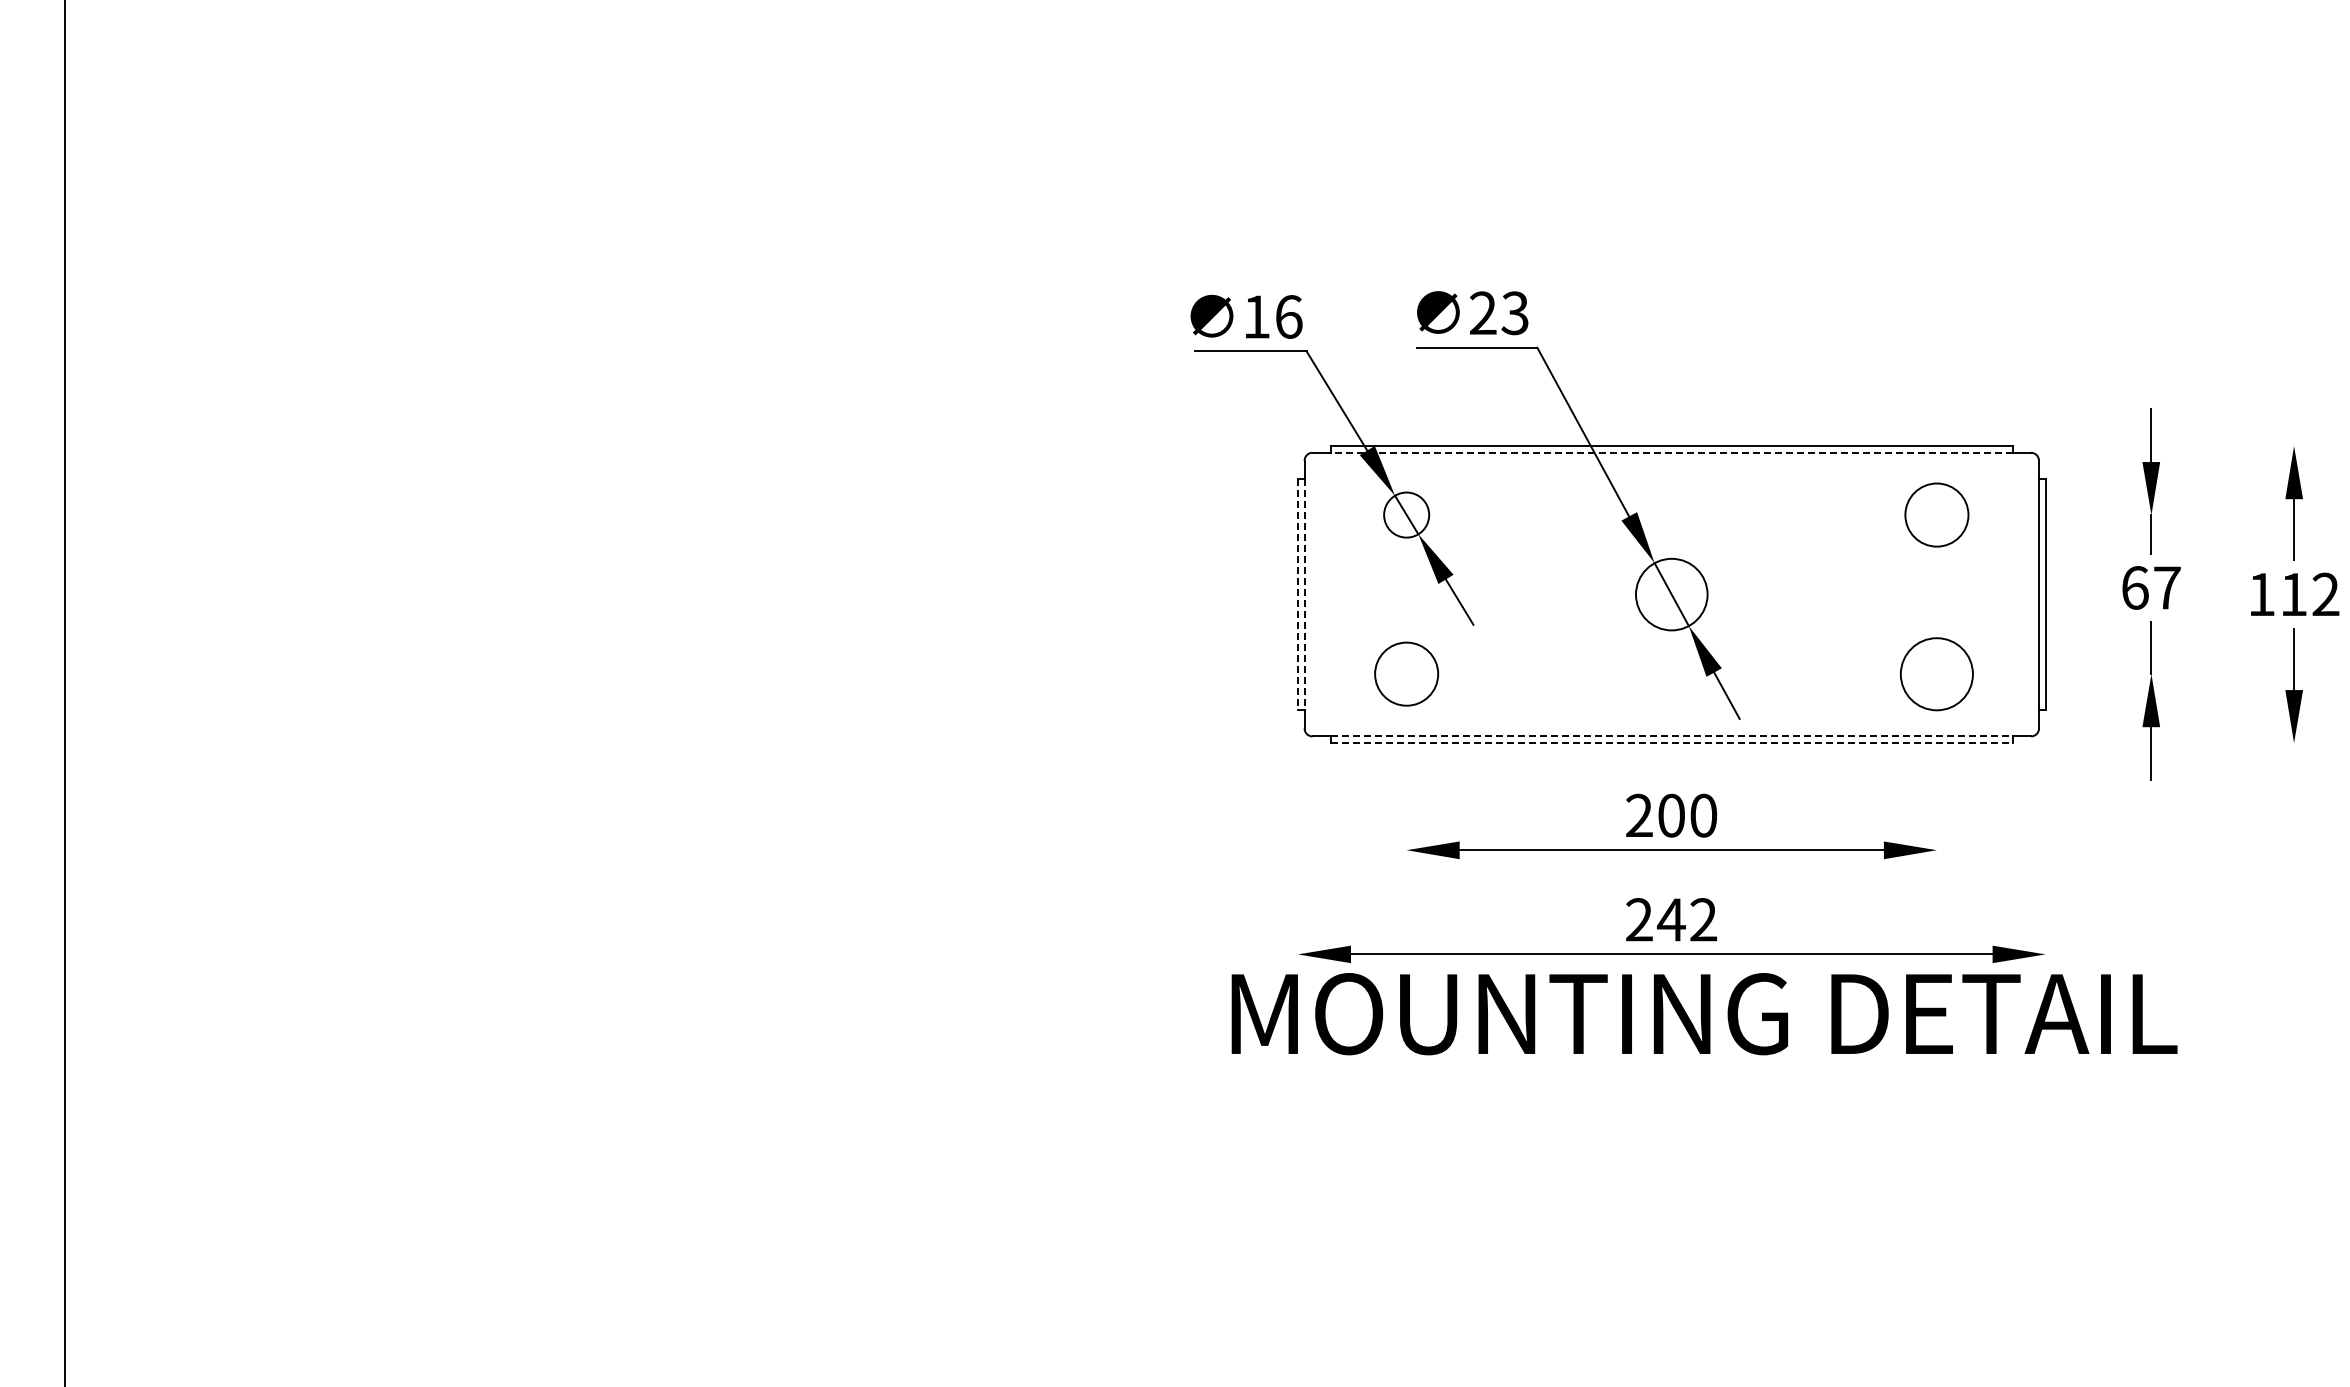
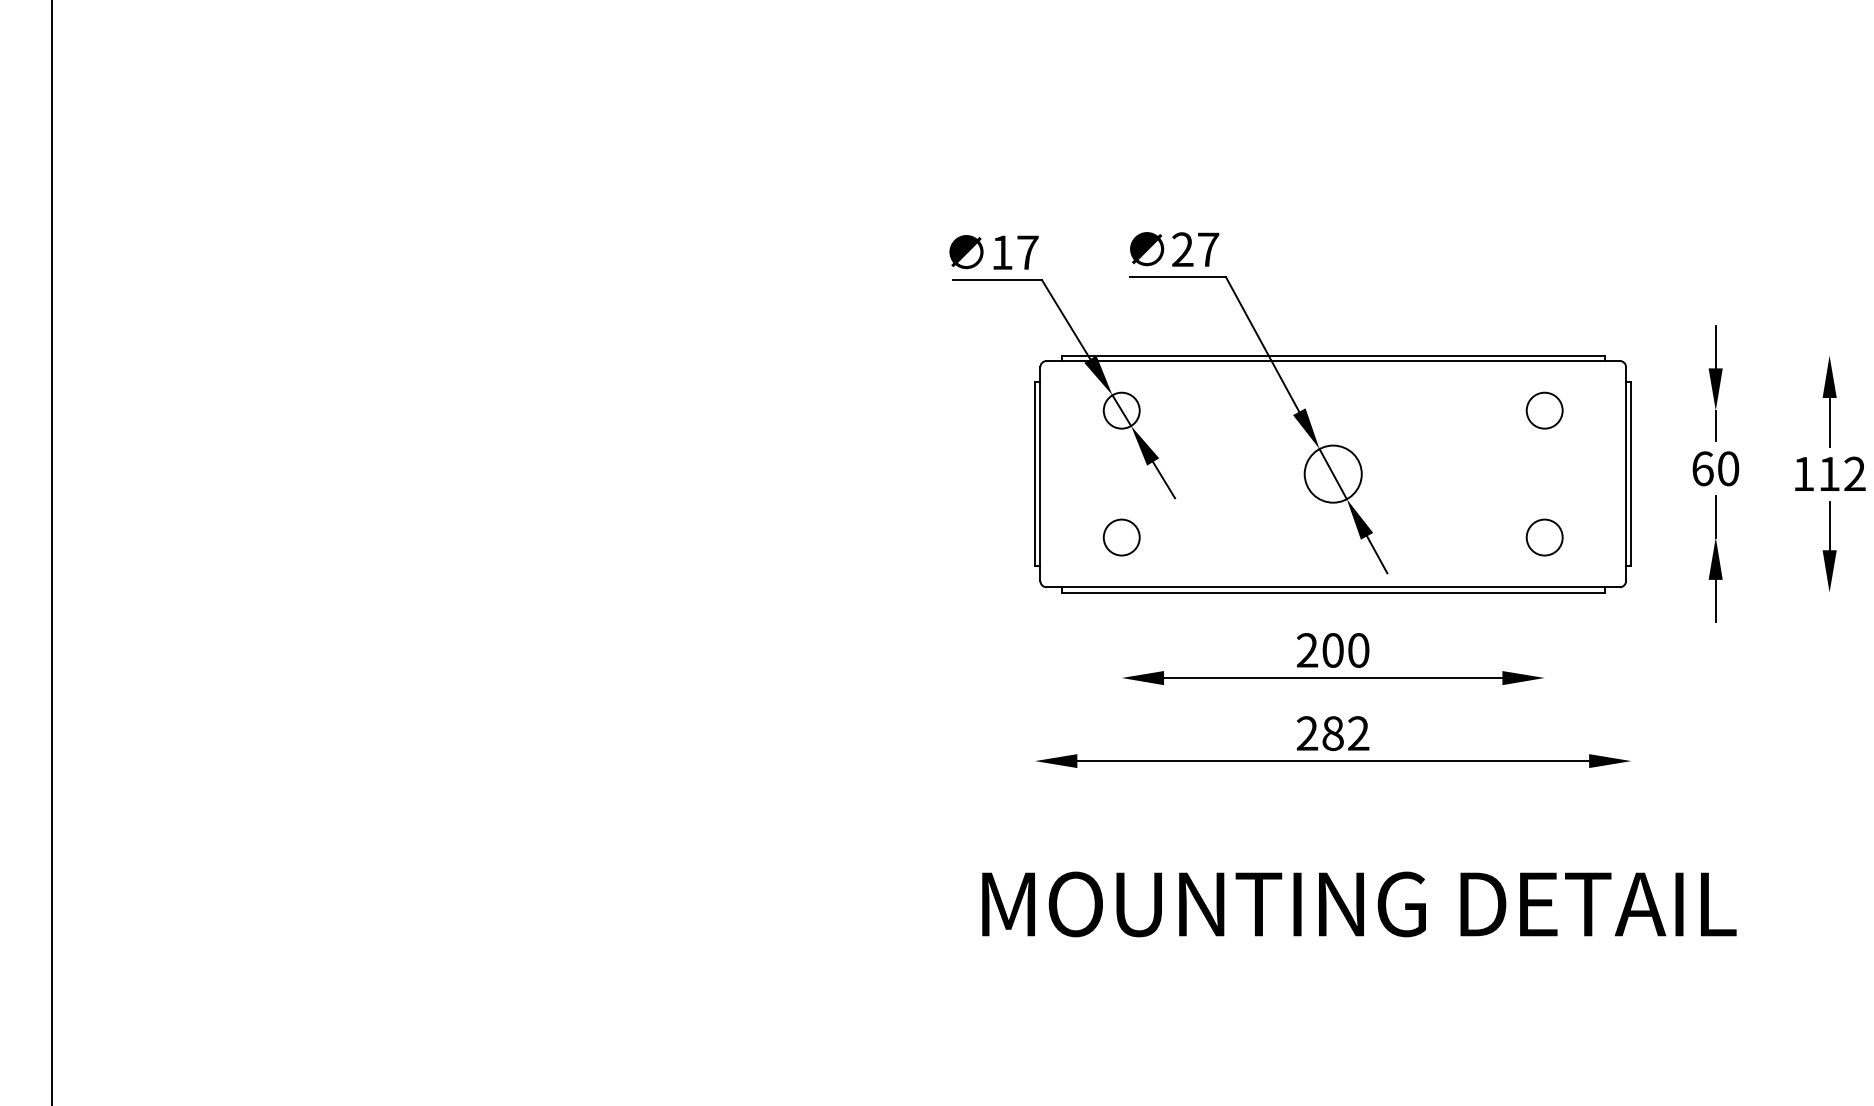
text: (1514, 313) -> (1207, 249), 23 -> 27
text: (1289, 316) -> (1028, 252), 16 -> 17
line: (1671, 452) -> (1333, 360), dashed -> solid
circle: (1936, 514) -> (1544, 410), size x0.71
text: (2167, 587) -> (1728, 468), 67 -> 60
line: (1297, 595) -> (1034, 474), dashed -> solid
line: (1304, 595) -> (1040, 474), dashed -> solid
circle: (1406, 673) -> (1121, 537), size x0.71
circle: (1936, 673) -> (1544, 537), size x0.62
line: (1671, 736) -> (1333, 587), dashed -> solid
line: (1671, 743) -> (1333, 592), dashed -> solid
text: (1670, 919) -> (1332, 733), 242 -> 282
text: (1704, 1014) -> (1359, 904), moved

